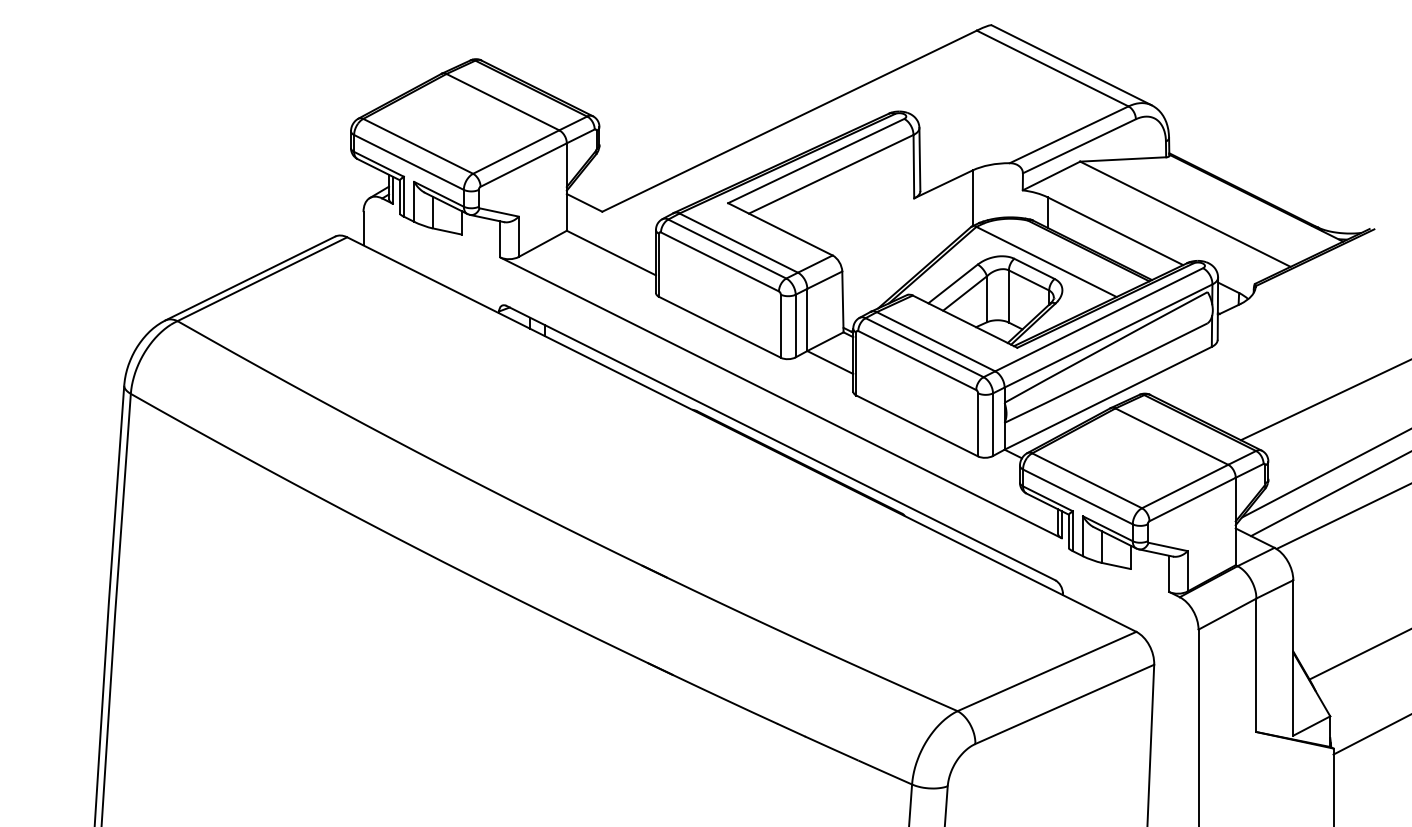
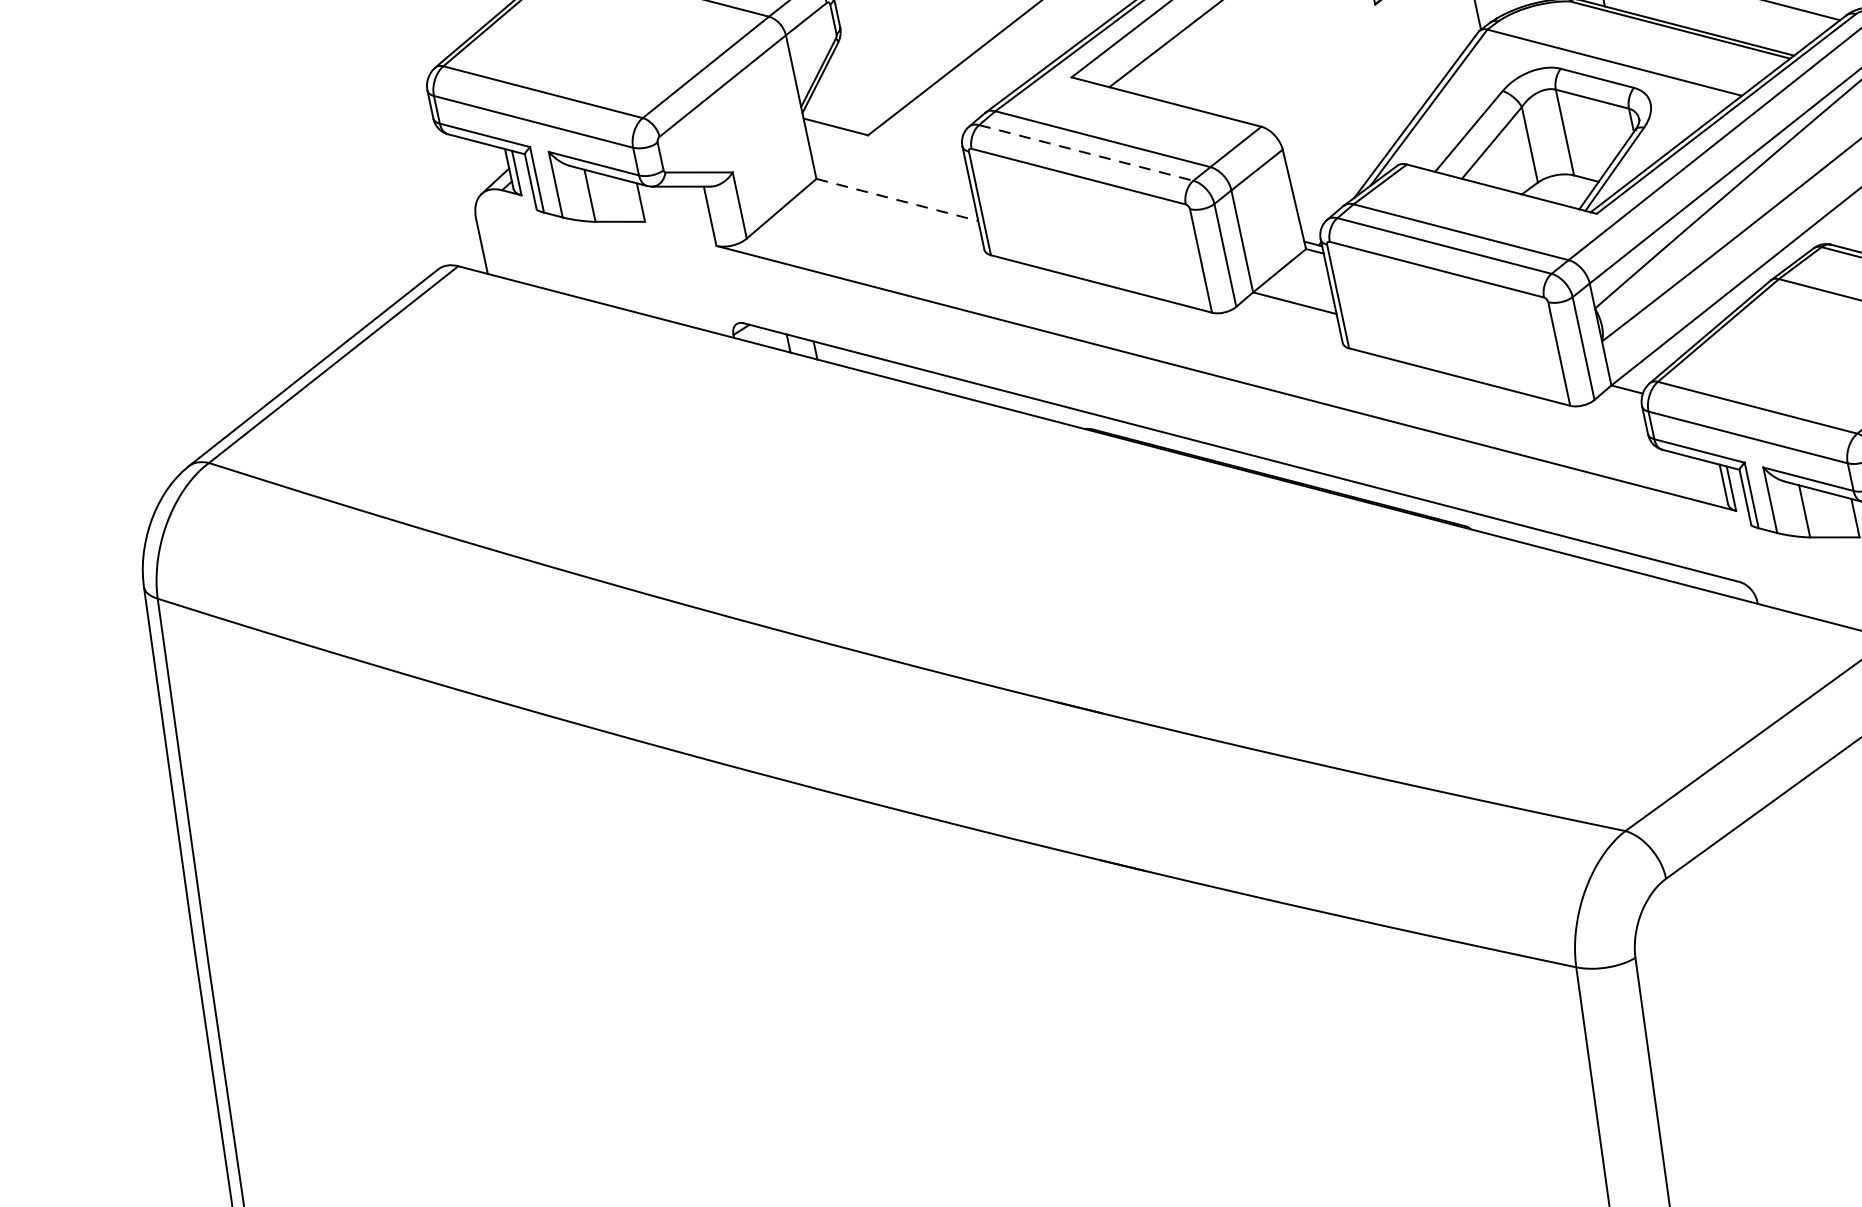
line: (727, 249) -> (1086, 153), solid -> dashed
line: (611, 253) -> (897, 200), solid -> dashed

